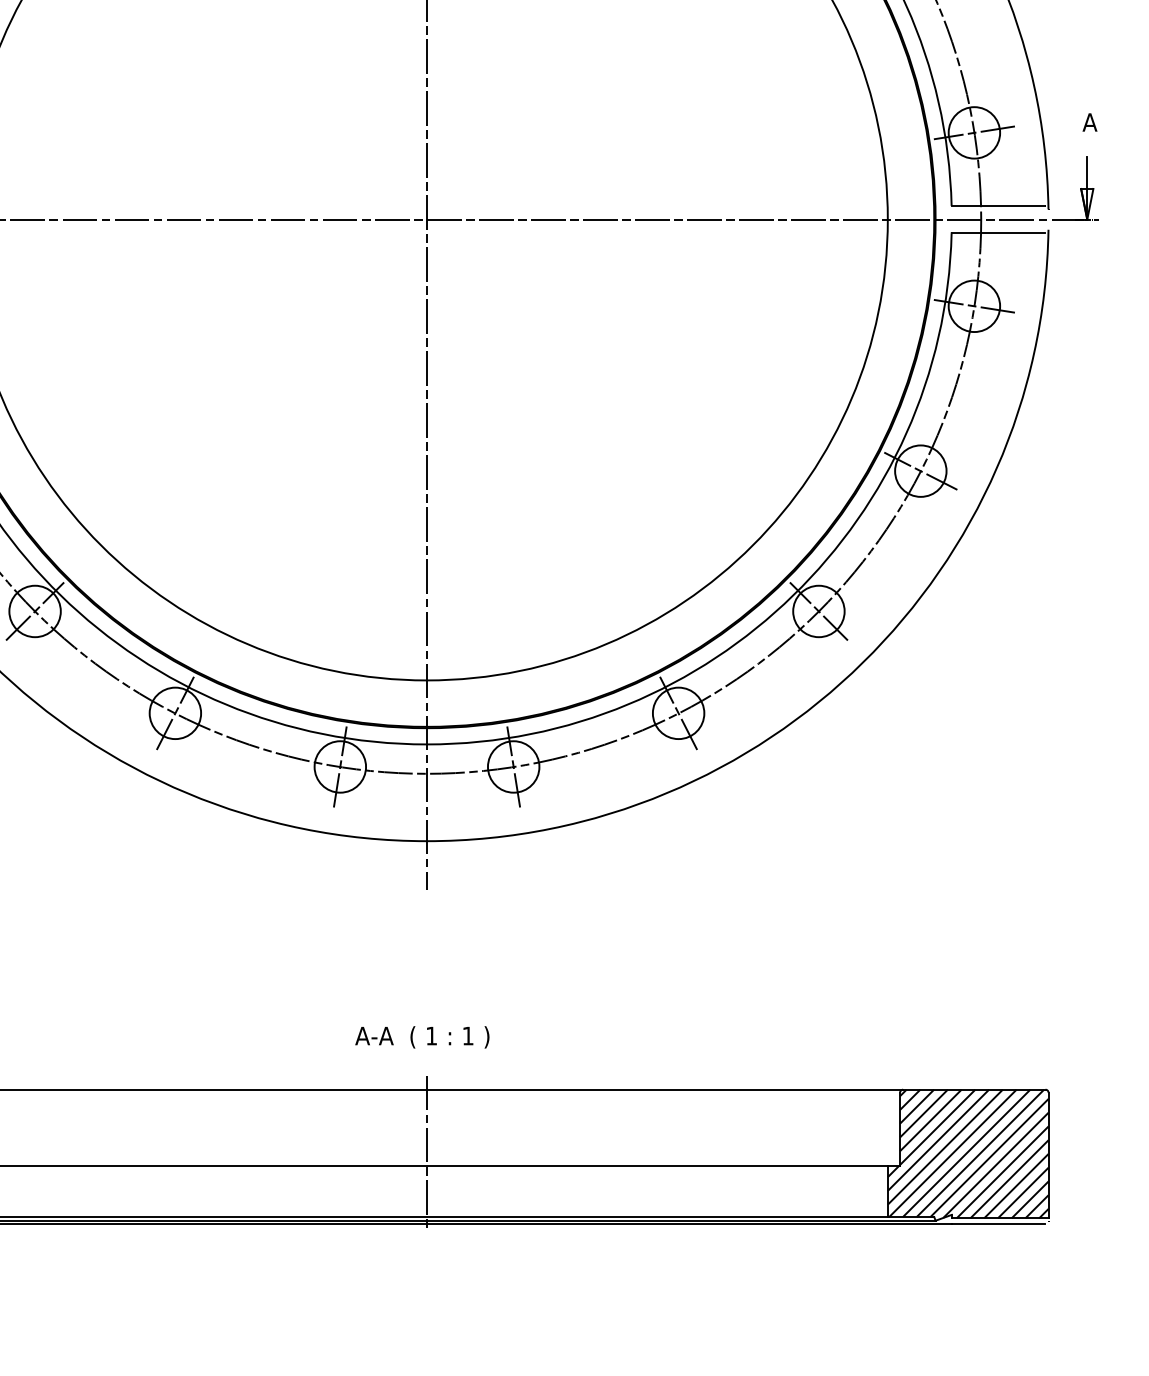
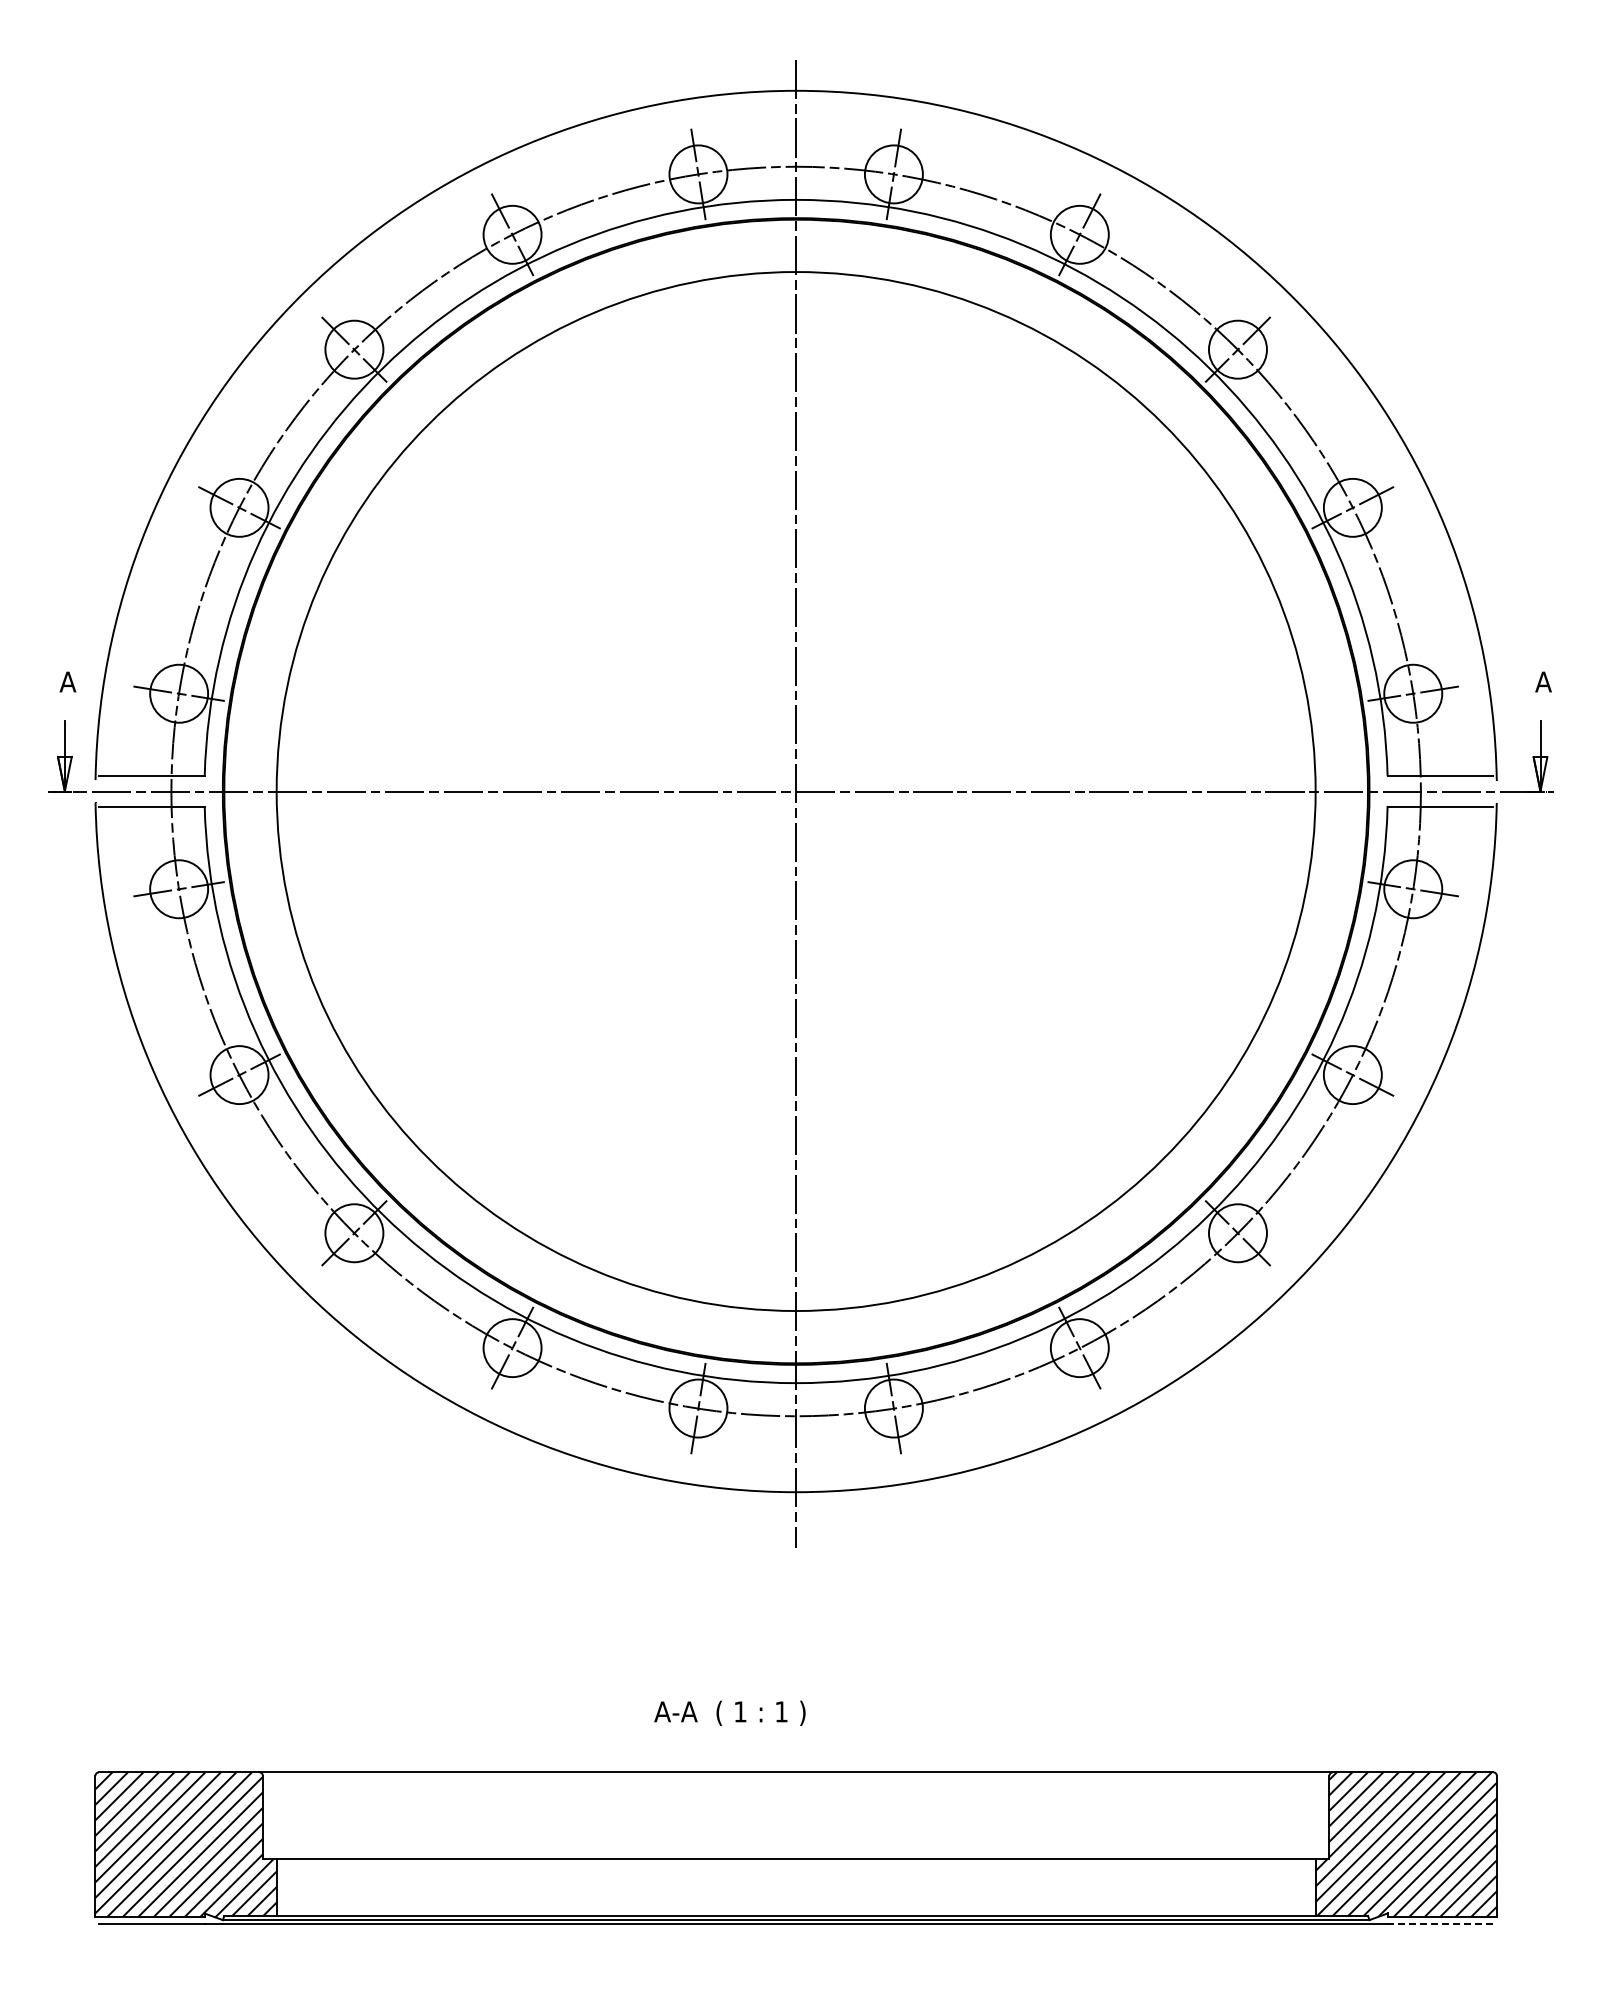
text: (421, 1036) -> (729, 1712), moved
line: (427, 1153) -> (796, 1844), removed
line: (998, 1224) -> (1440, 1924), solid -> dashed

